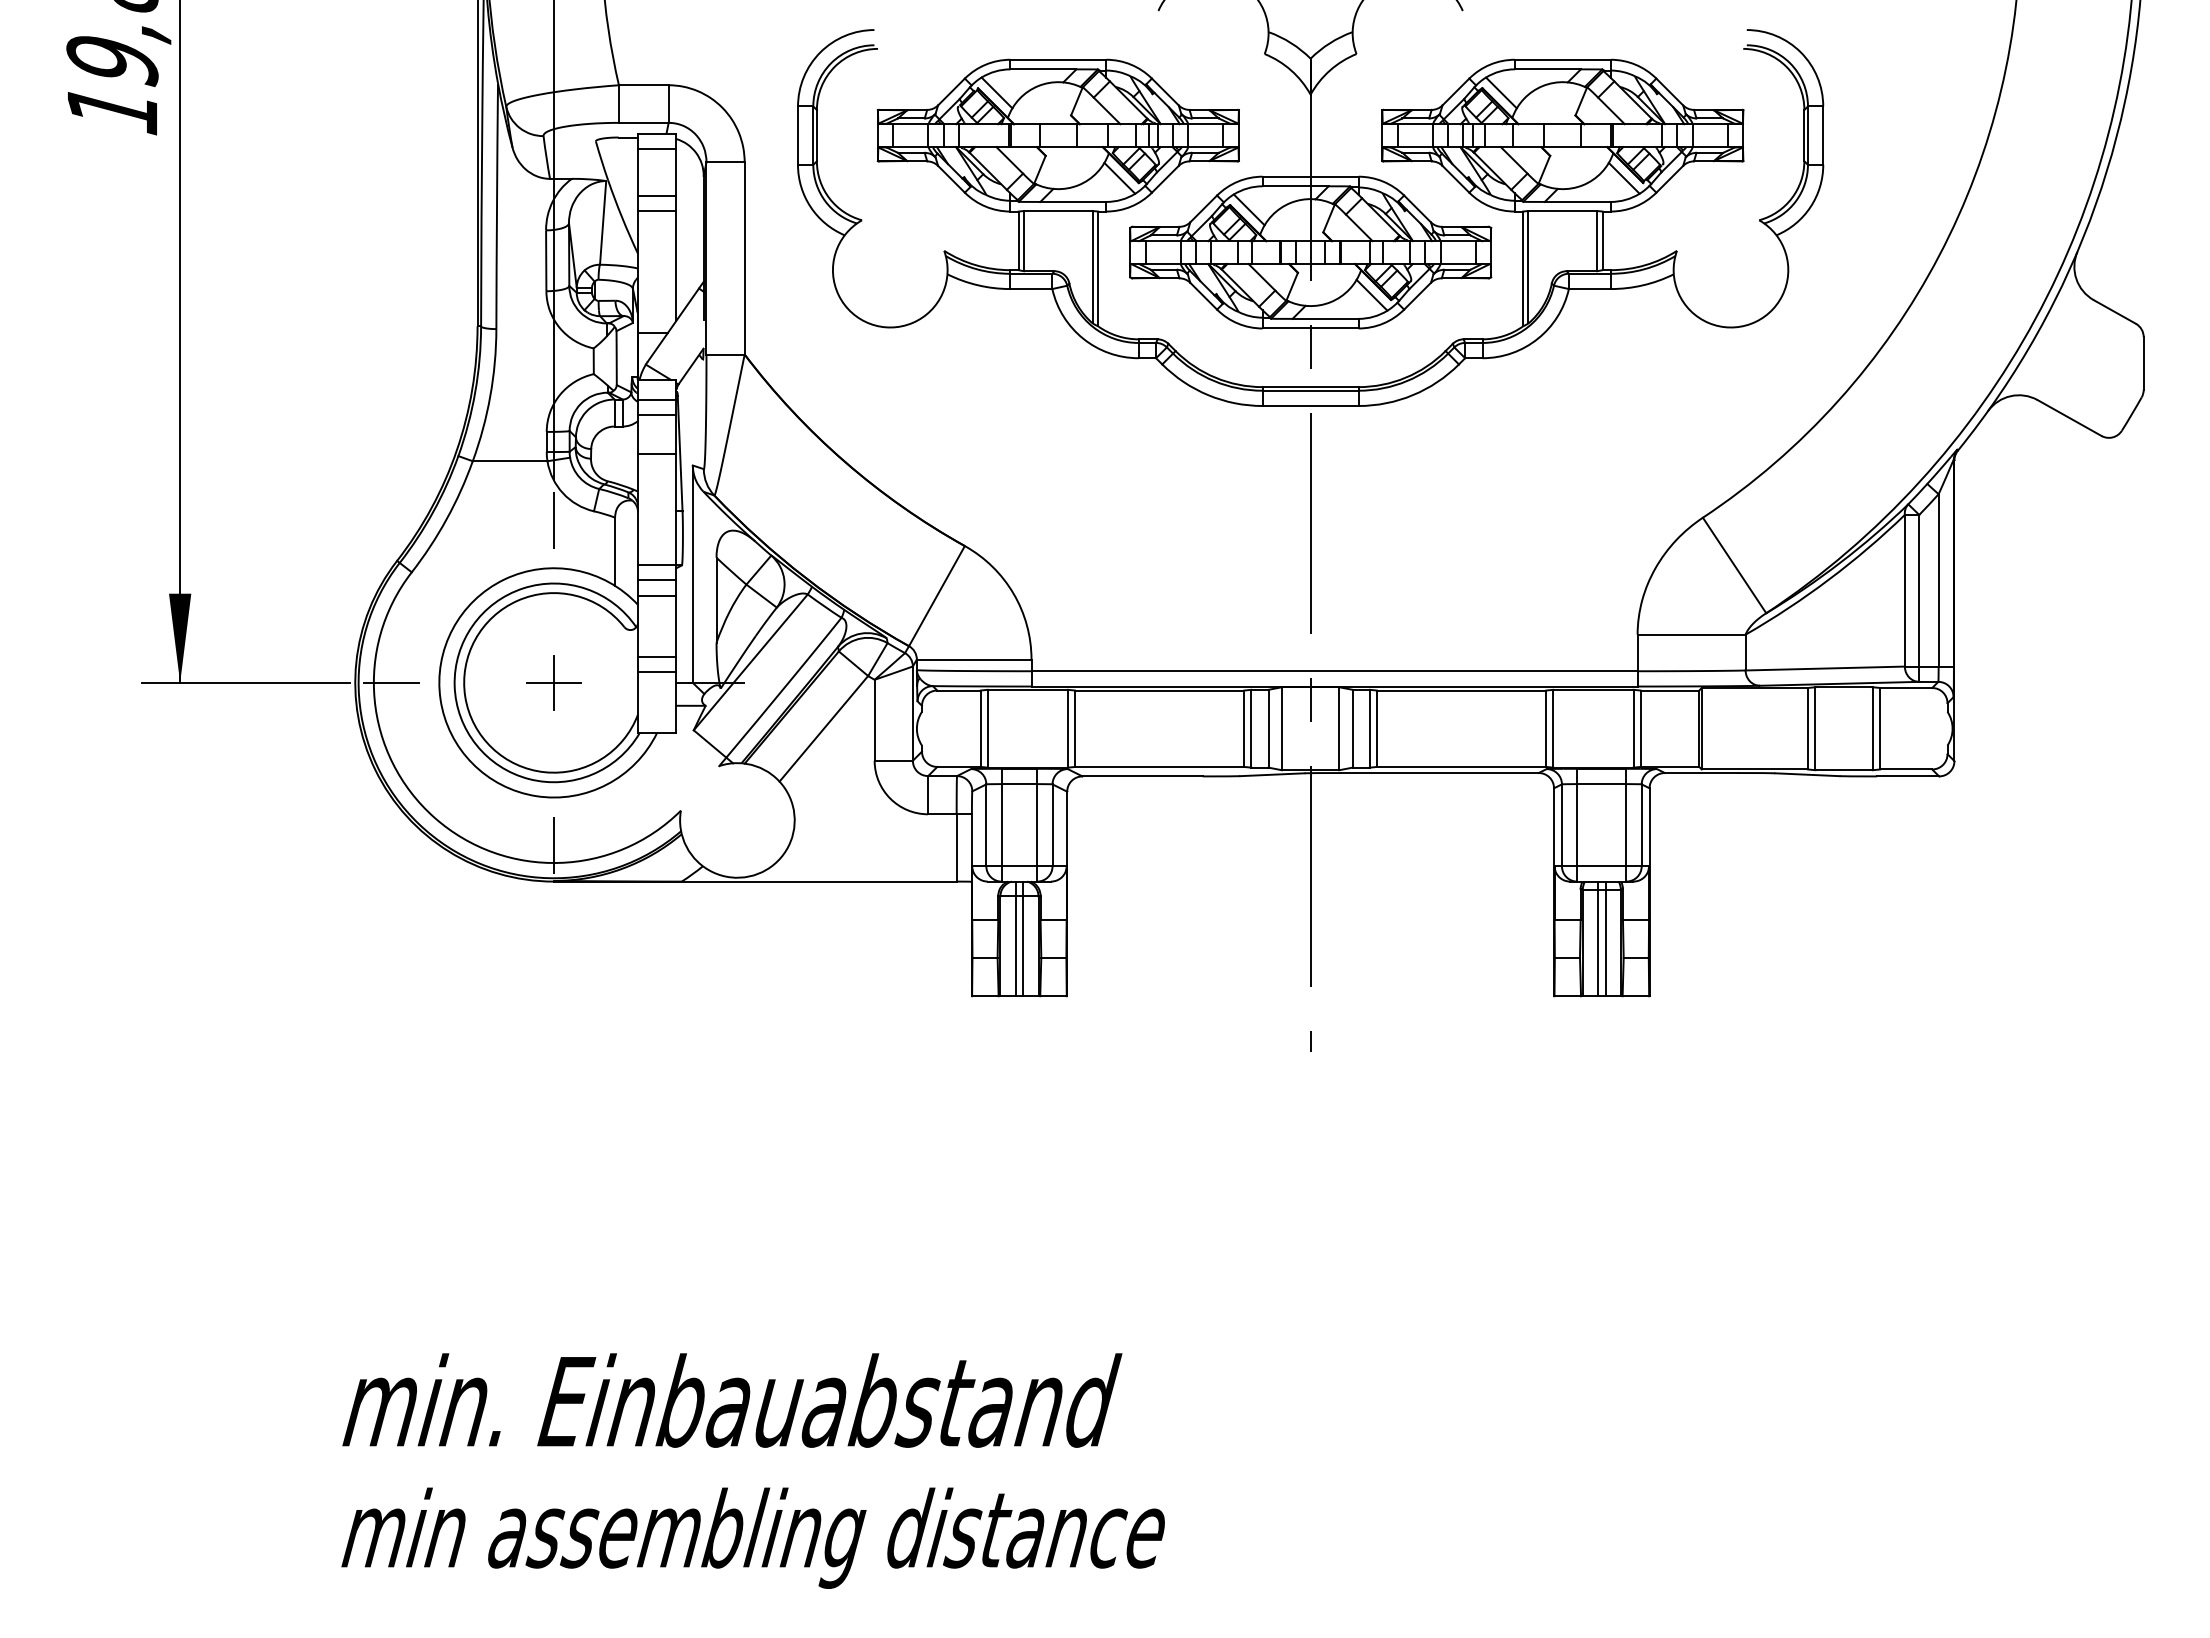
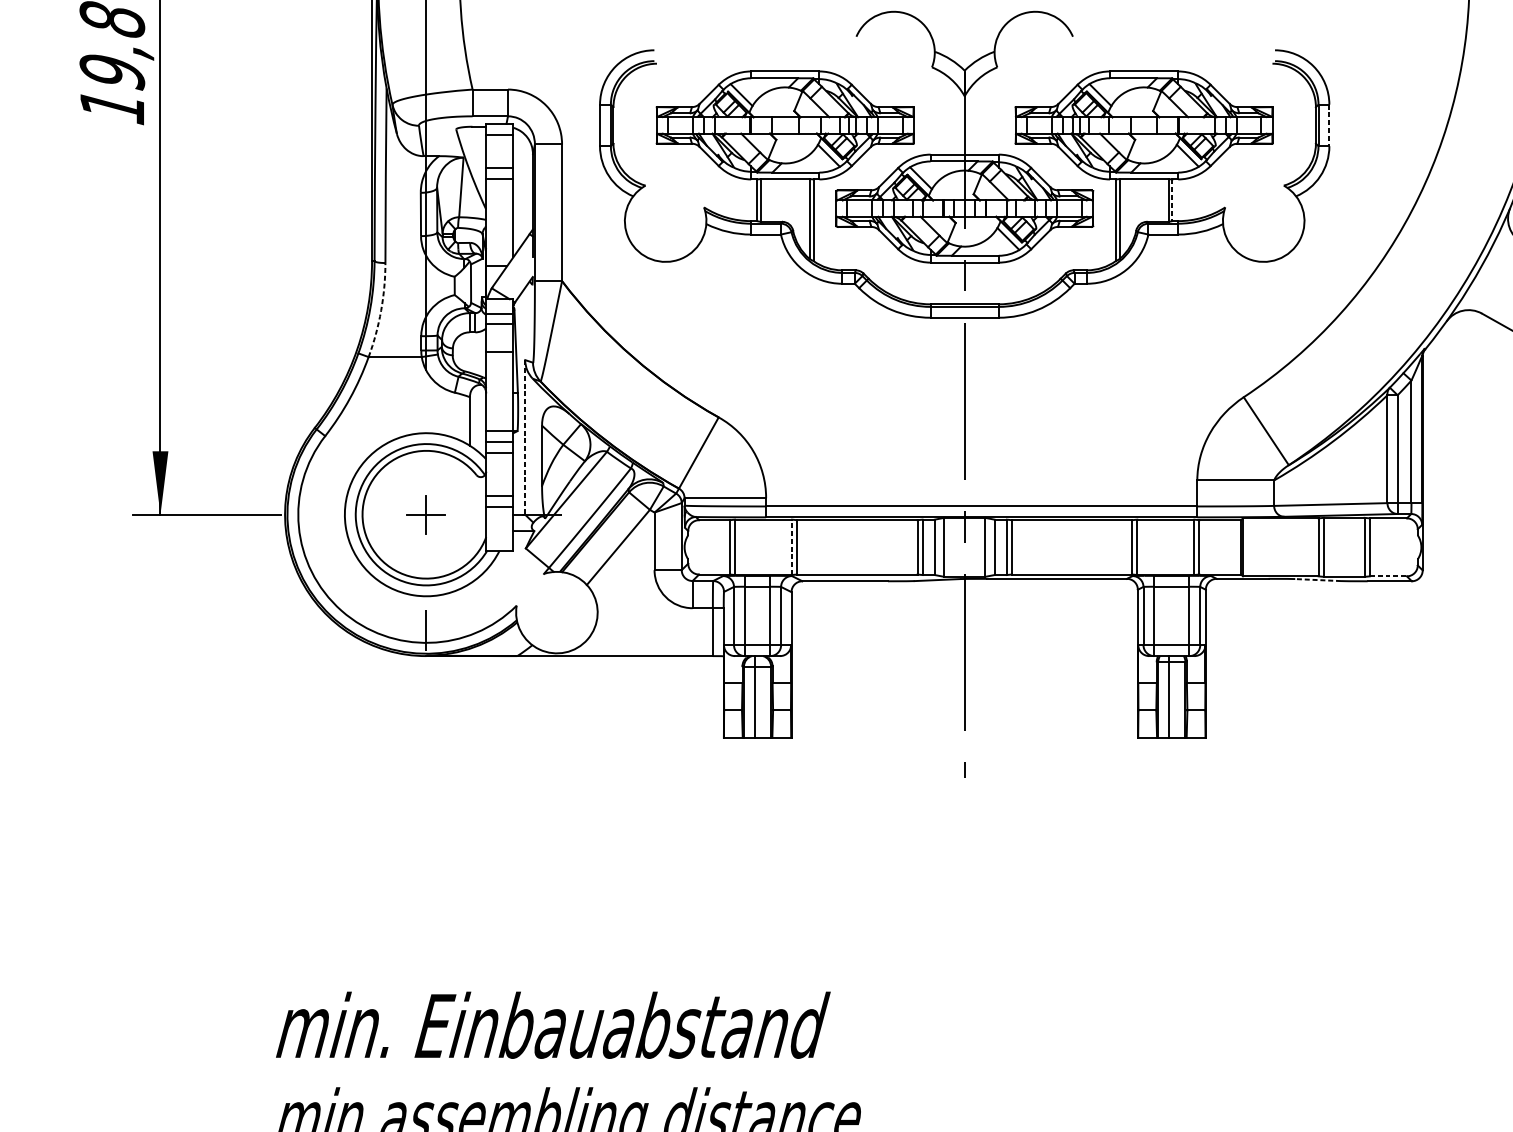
line: (1823, 136) -> (1329, 126), solid -> dashed
line: (1602, 241) -> (1172, 200), solid -> dashed
arc: (490, 396) -> (381, 311), solid -> dashed
line: (553, 520) -> (426, 399), removed
line: (692, 574) -> (524, 437), solid -> dashed
line: (391, 682) -> (310, 514), removed
line: (1067, 728) -> (791, 547), solid -> dashed
line: (1906, 769) -> (1388, 576), solid -> dashed
line: (1806, 774) -> (1317, 579), solid -> dashed
line: (1023, 938) -> (760, 696), removed
line: (1605, 938) -> (1174, 696), removed

